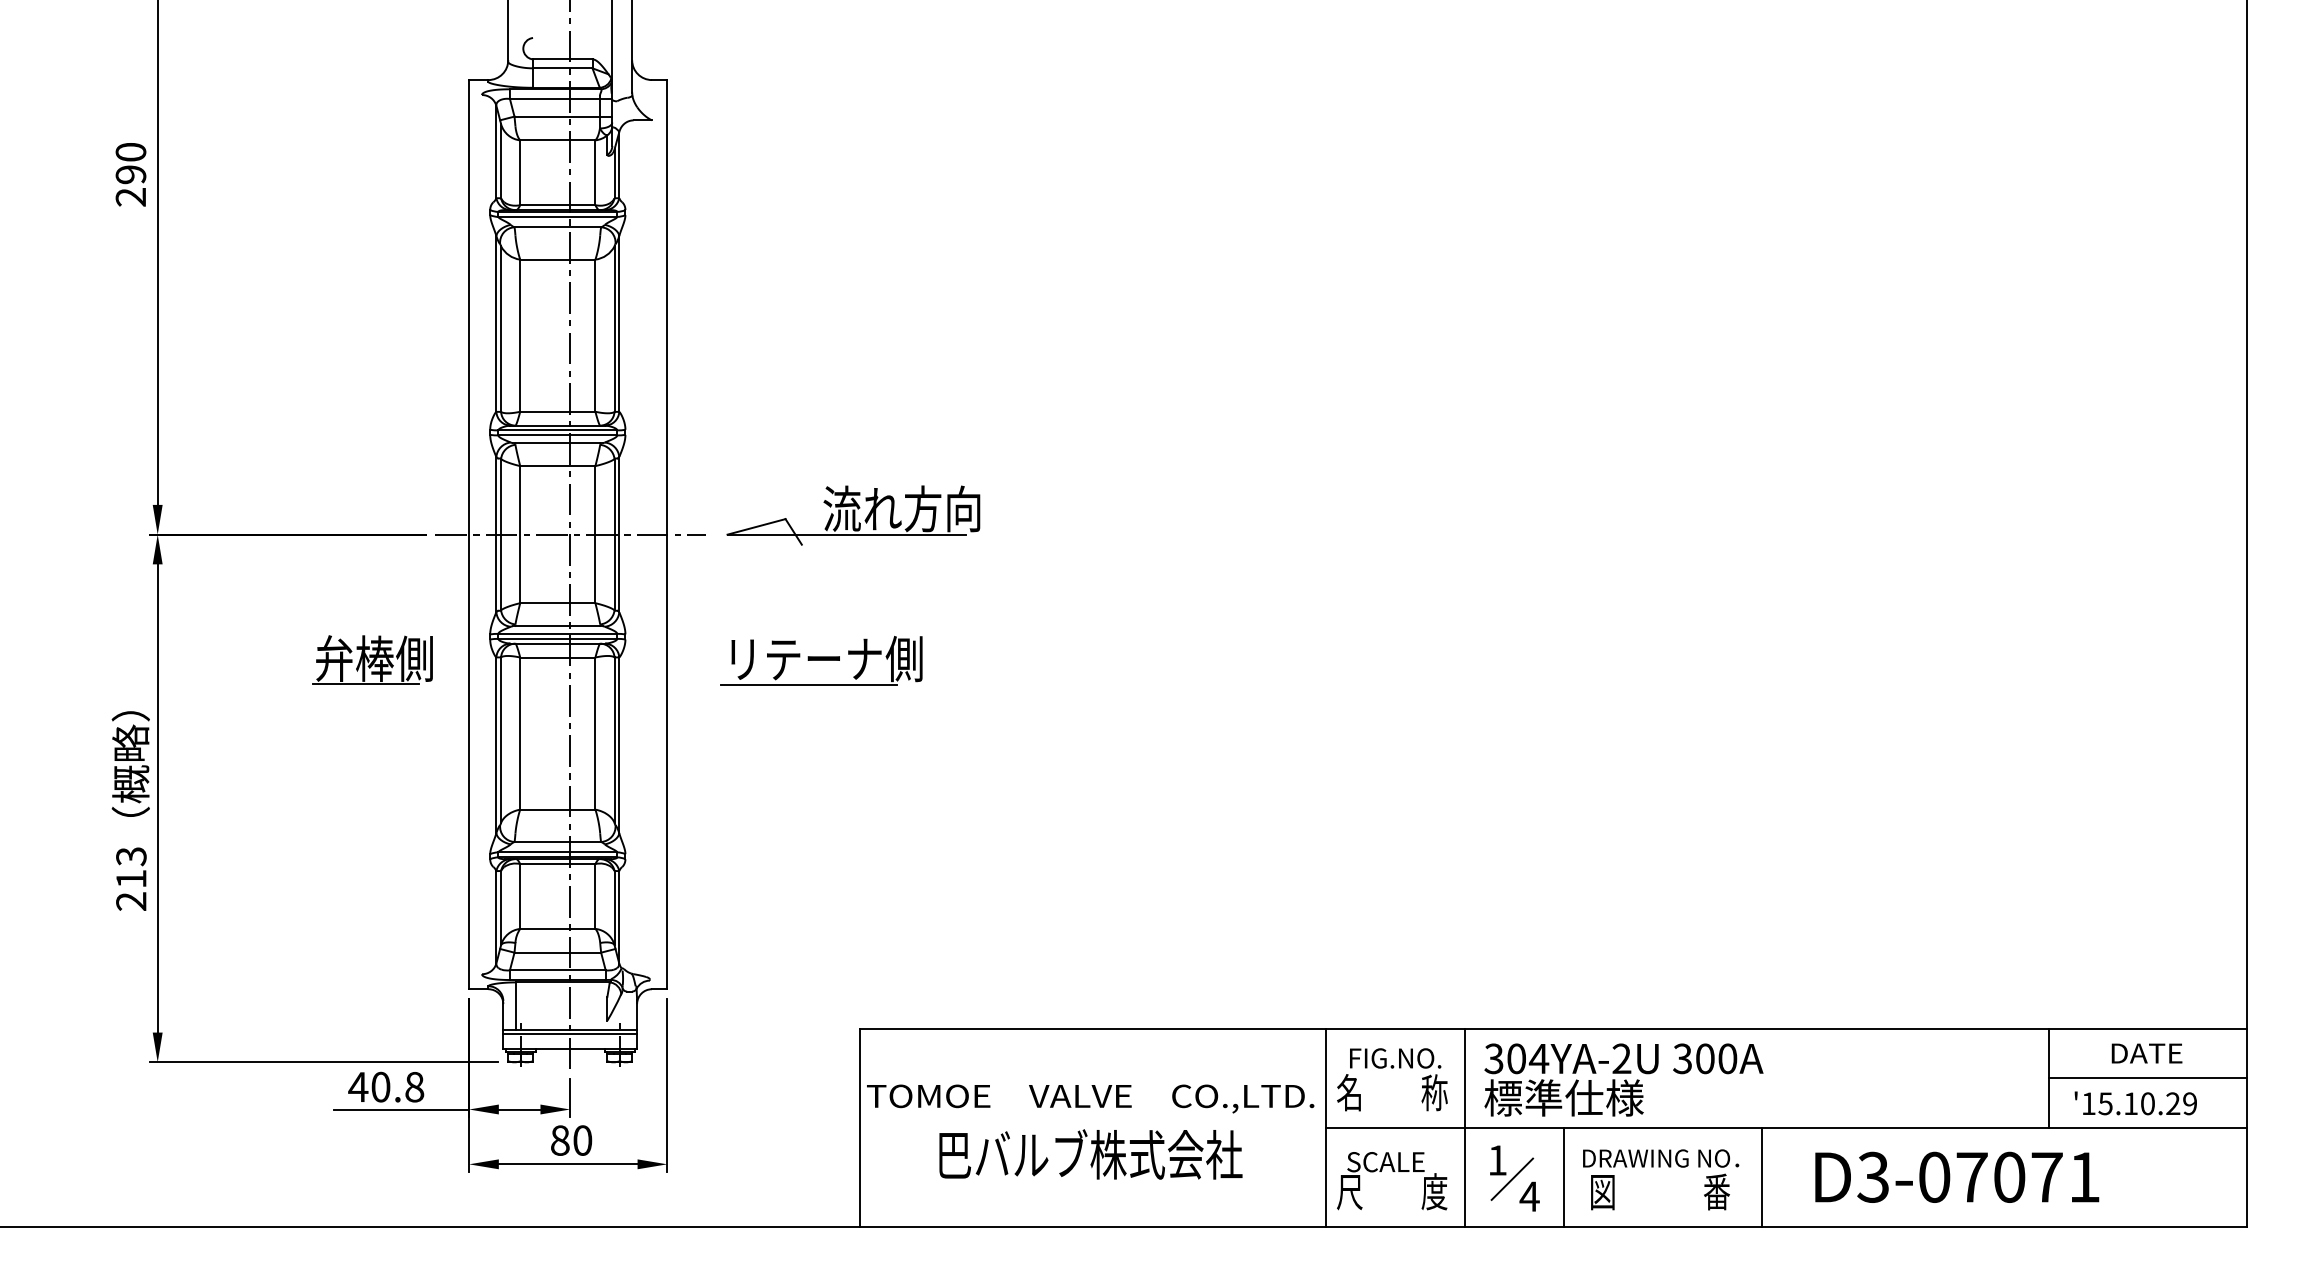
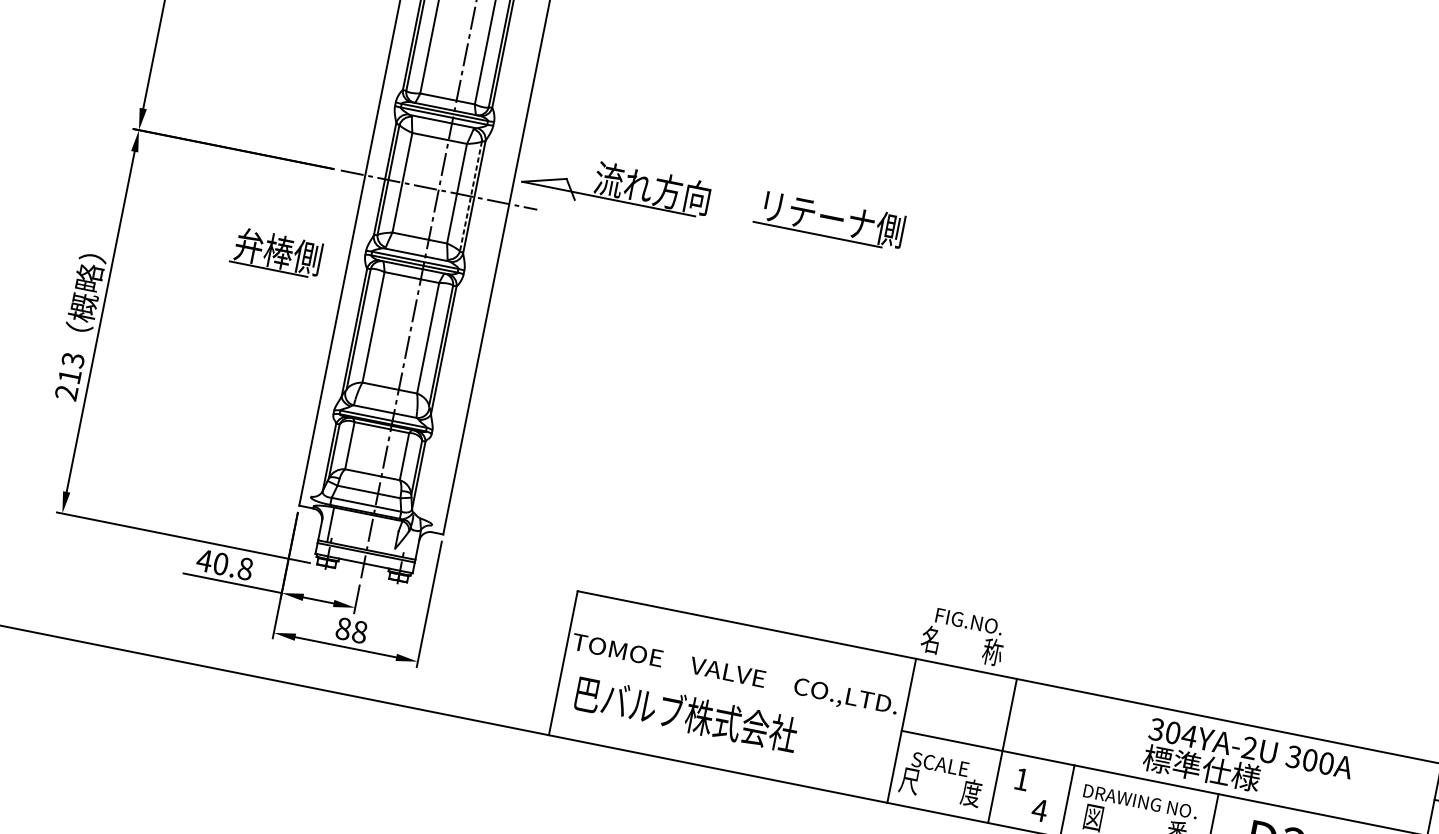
part: (853, 515) -> (616, 186), moved
line: (614, 534) -> (470, 196), solid -> dashed
part: (821, 660) -> (829, 218), moved
text: (1392, 1079) -> (964, 636), moved
text: (1623, 1079) -> (1247, 763), moved
text: (582, 1140) -> (359, 632), 80 -> 88
text: (1090, 1154) -> (686, 713), moved
line: (1512, 1178) -> (1029, 794), removed

